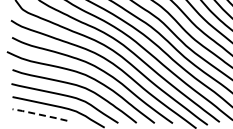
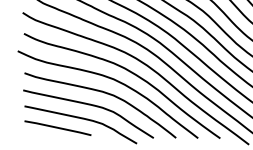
line: (39, 114) -> (57, 127), dashed -> solid

